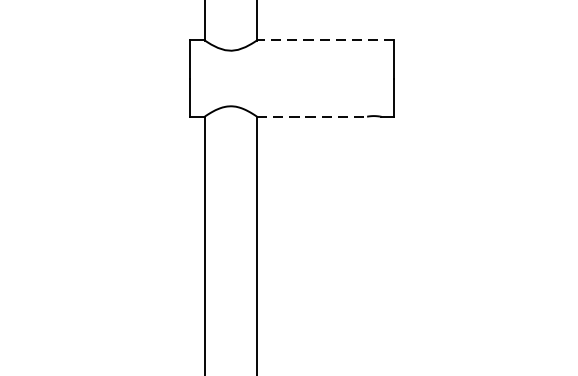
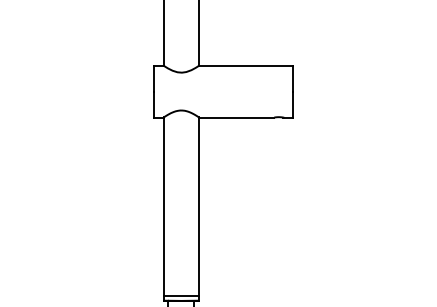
line: (326, 40) -> (246, 65), dashed -> solid
line: (313, 116) -> (237, 117), dashed -> solid

